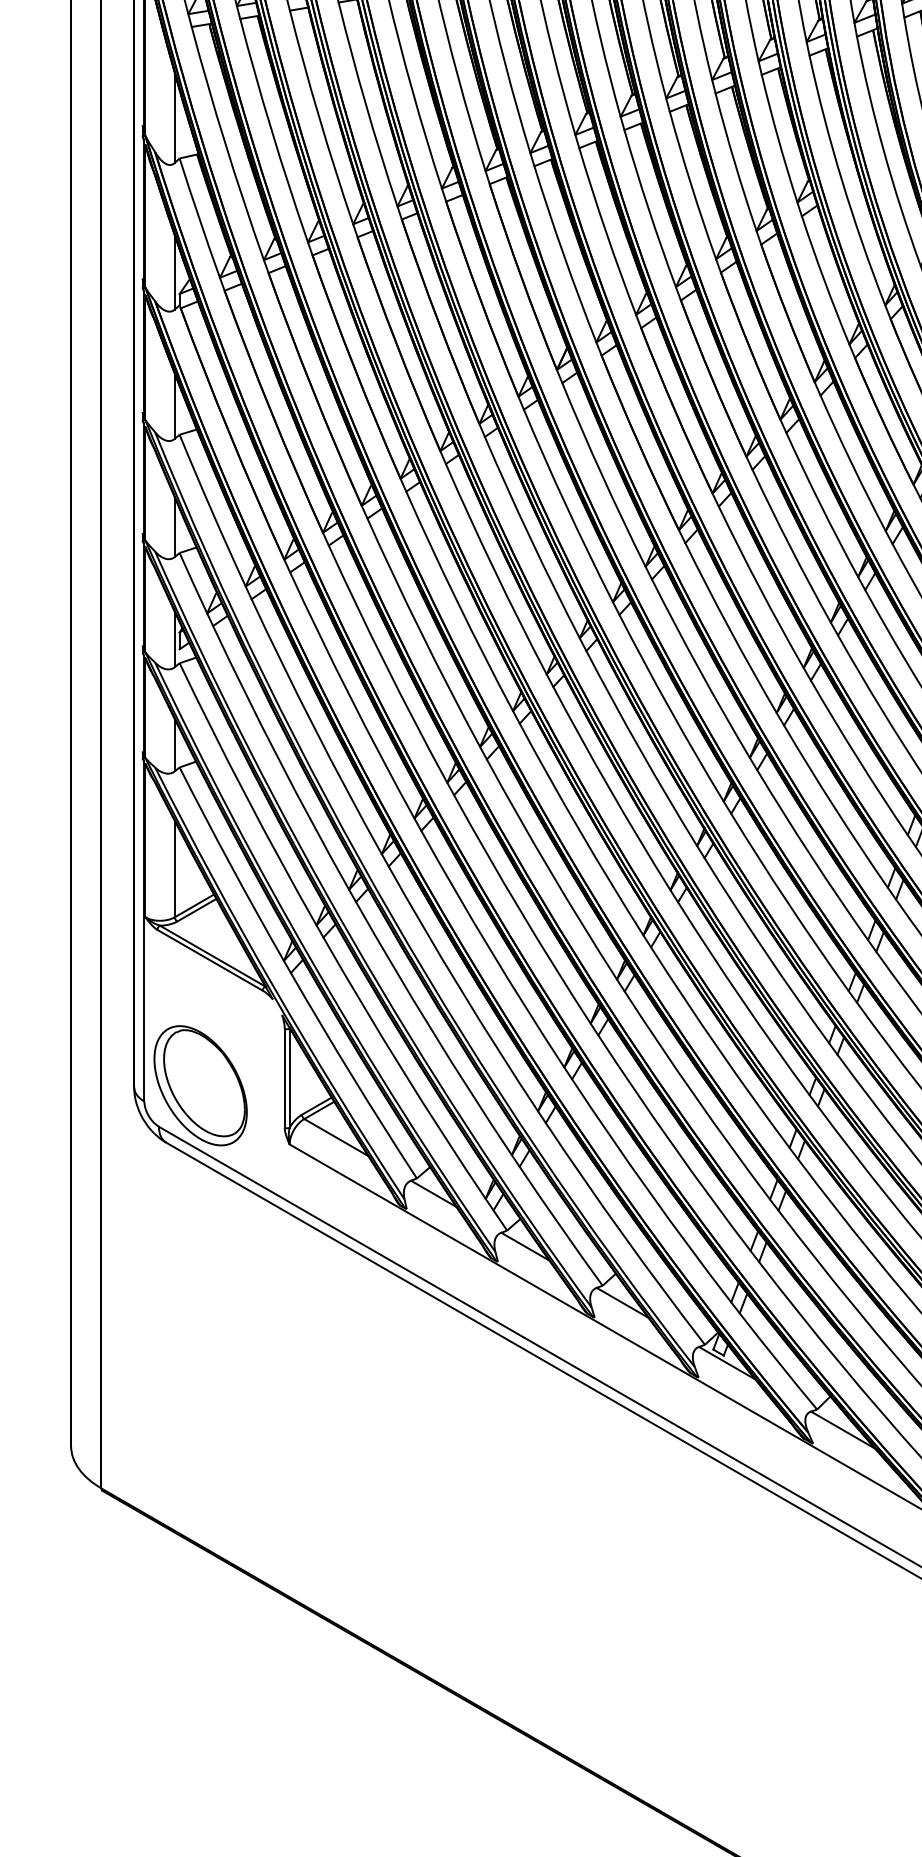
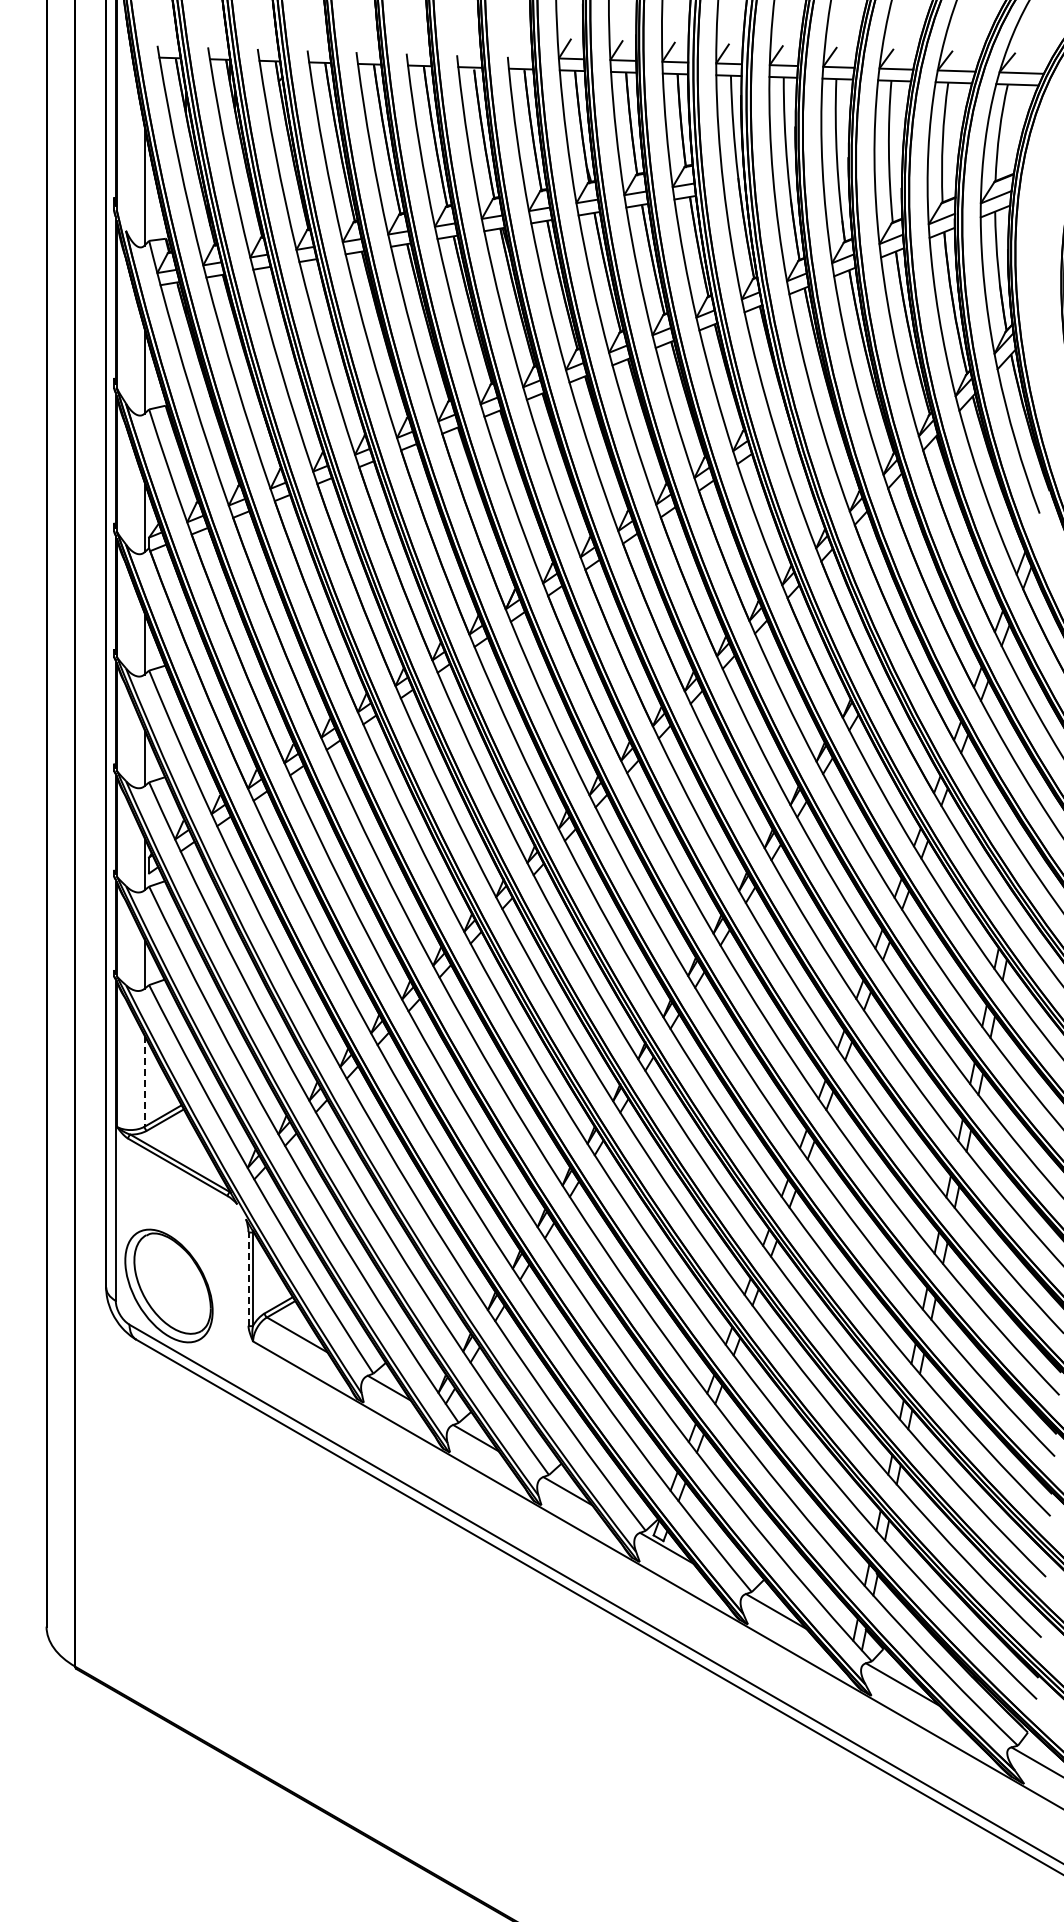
line: (174, 869) -> (144, 1081), solid -> dashed
line: (284, 1077) -> (248, 1278), solid -> dashed

